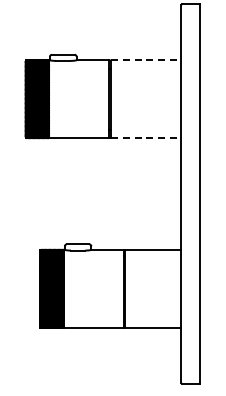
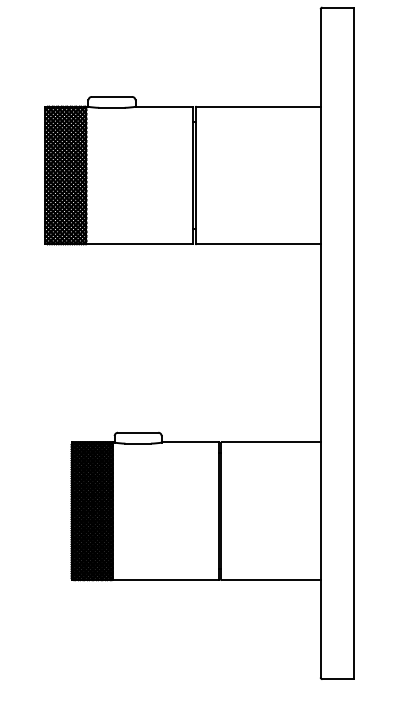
line: (146, 60) -> (259, 107), dashed -> solid
line: (146, 138) -> (259, 245), dashed -> solid

